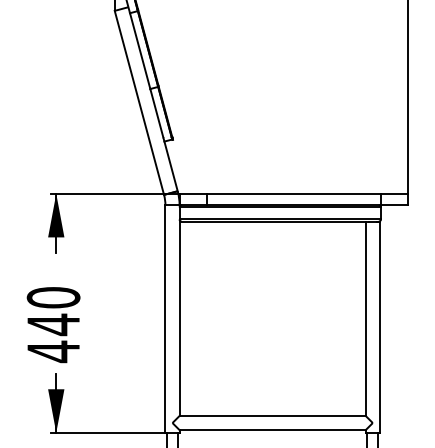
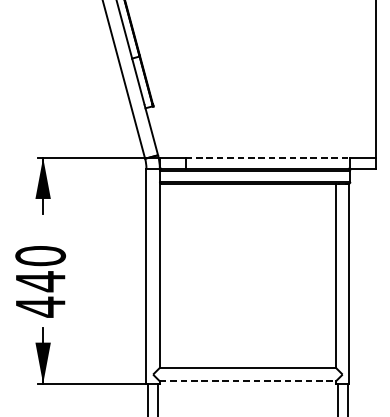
line: (294, 193) -> (268, 157), solid -> dashed
line: (273, 430) -> (248, 381), solid -> dashed

